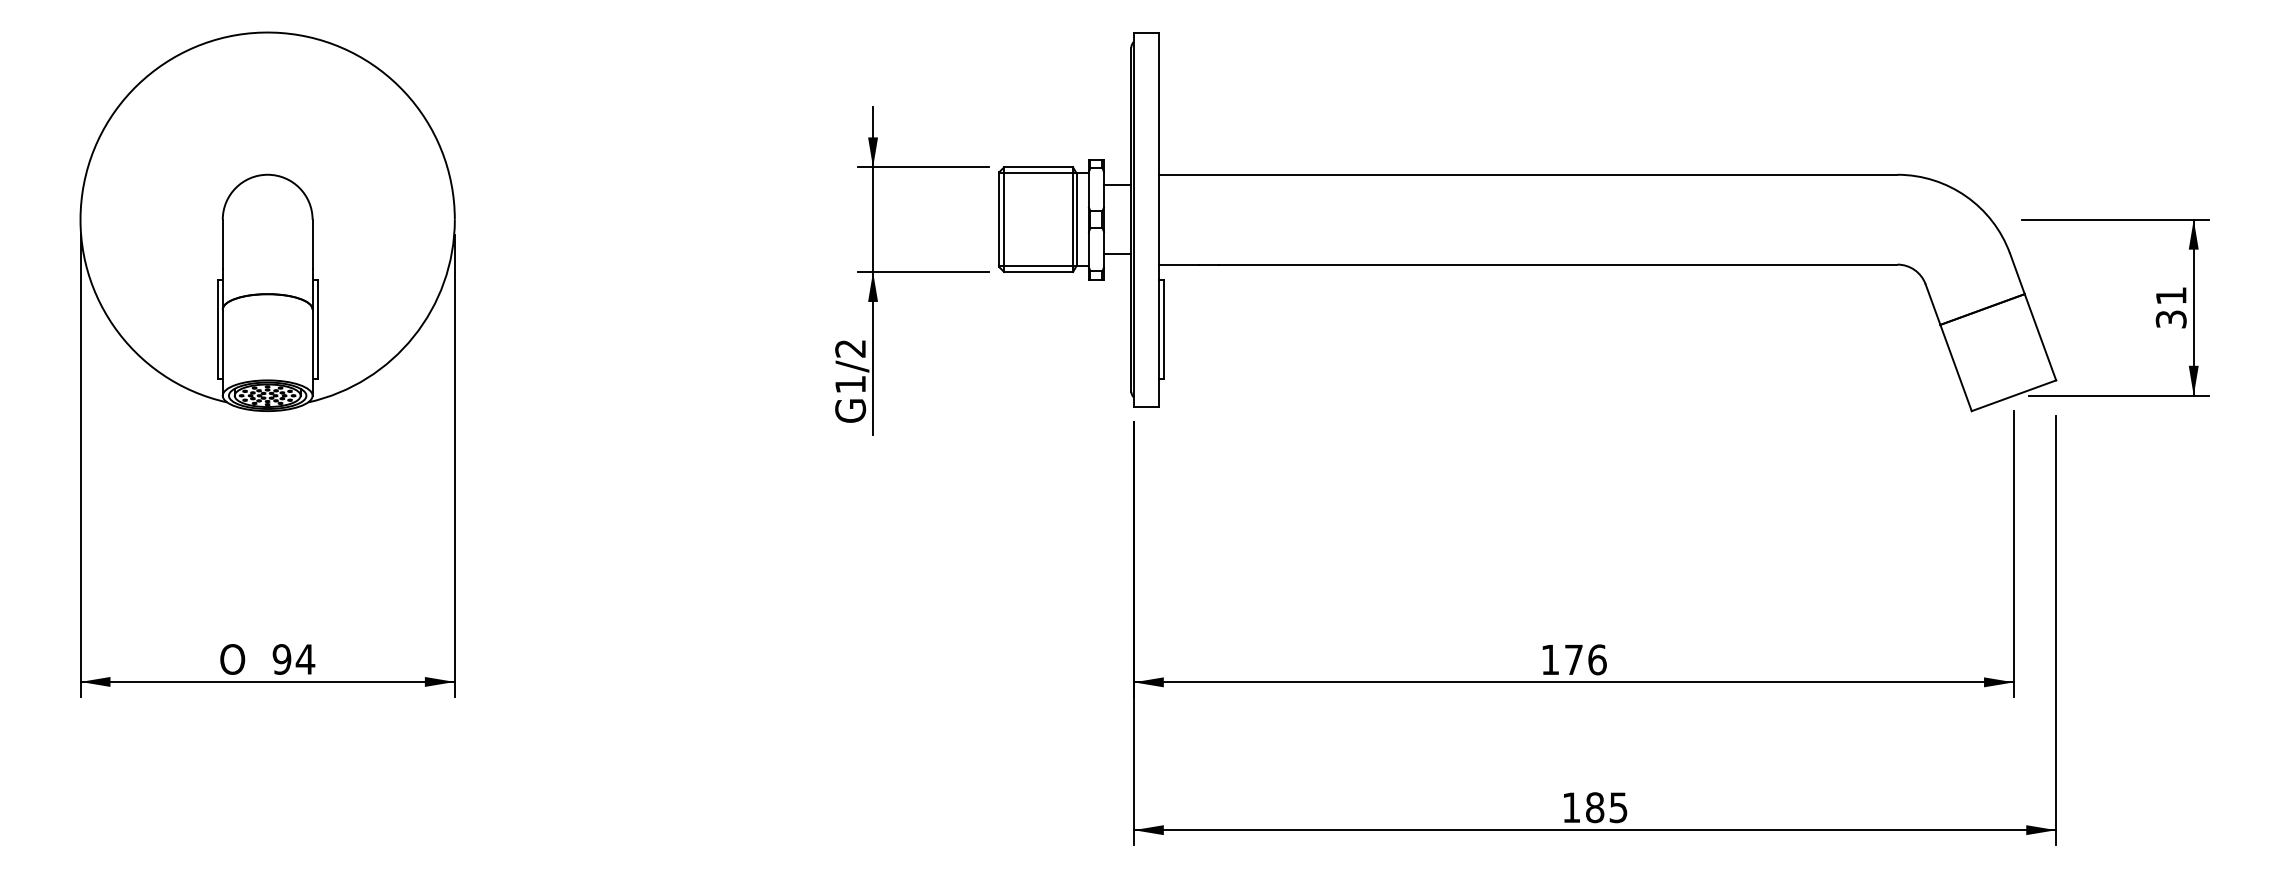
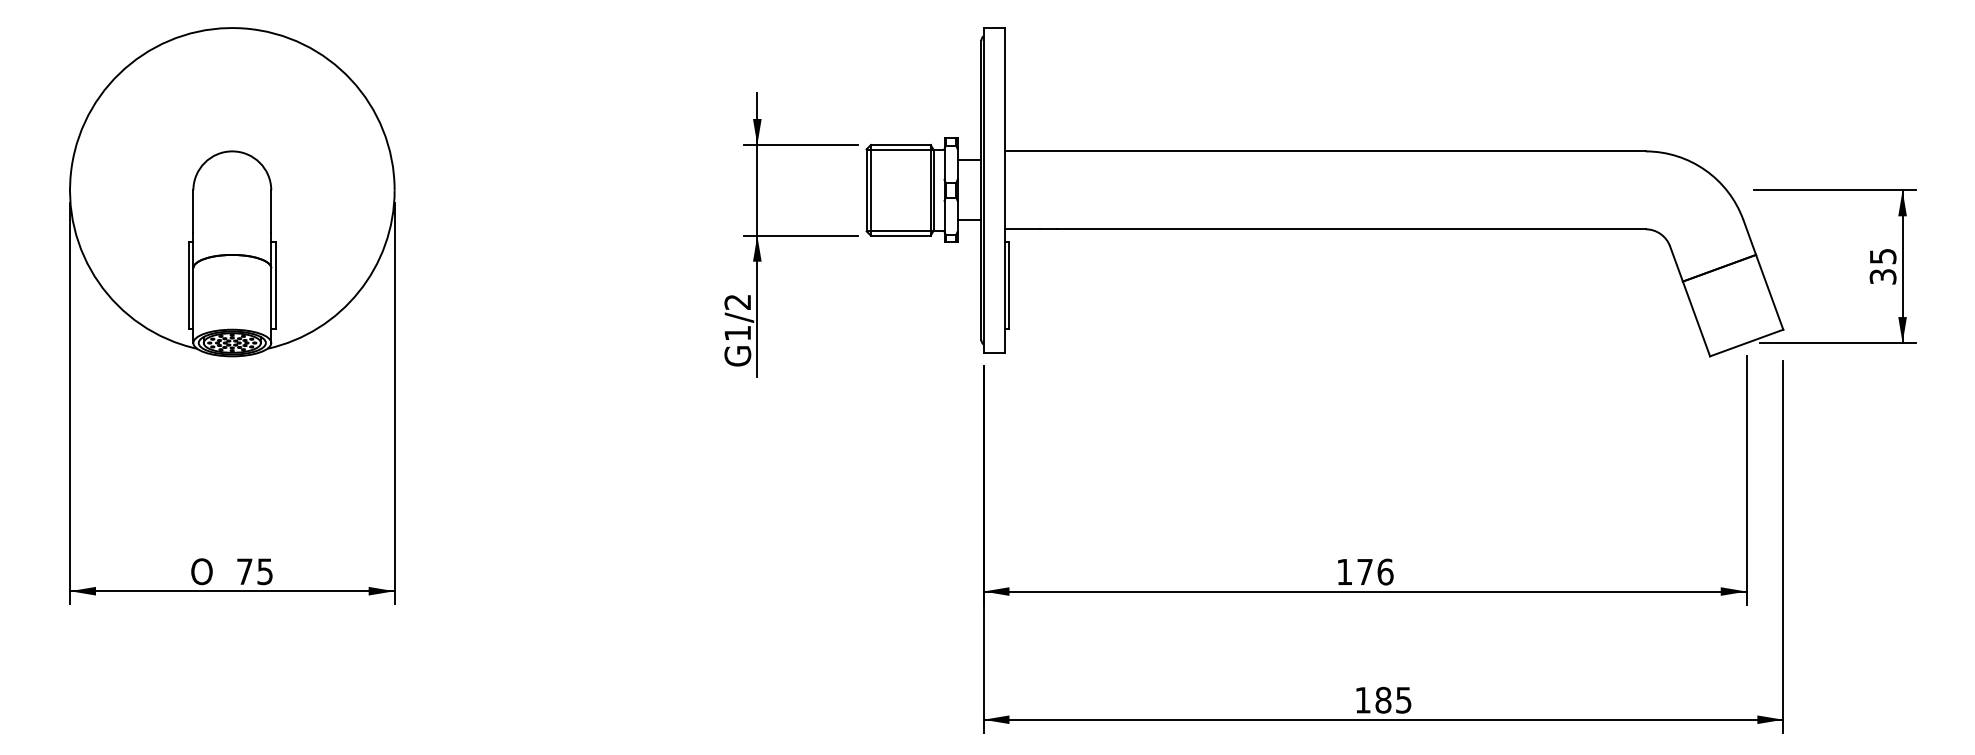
text: (2171, 295) -> (1883, 256), 31 -> 35
text: (293, 659) -> (254, 571), 94 -> 75

